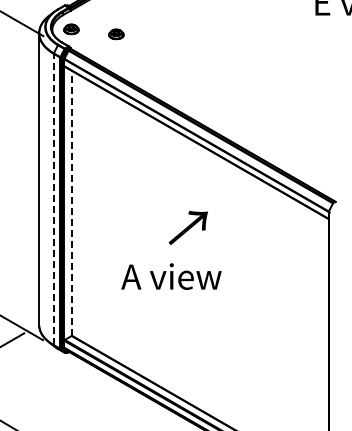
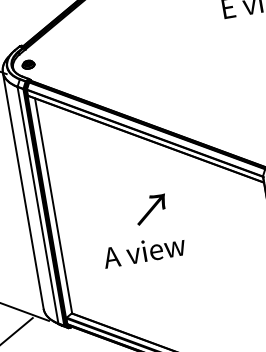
part: (116, 34) -> (65, 62), removed
line: (53, 199) -> (37, 205), dashed -> solid
line: (72, 203) -> (53, 205), dashed -> solid

